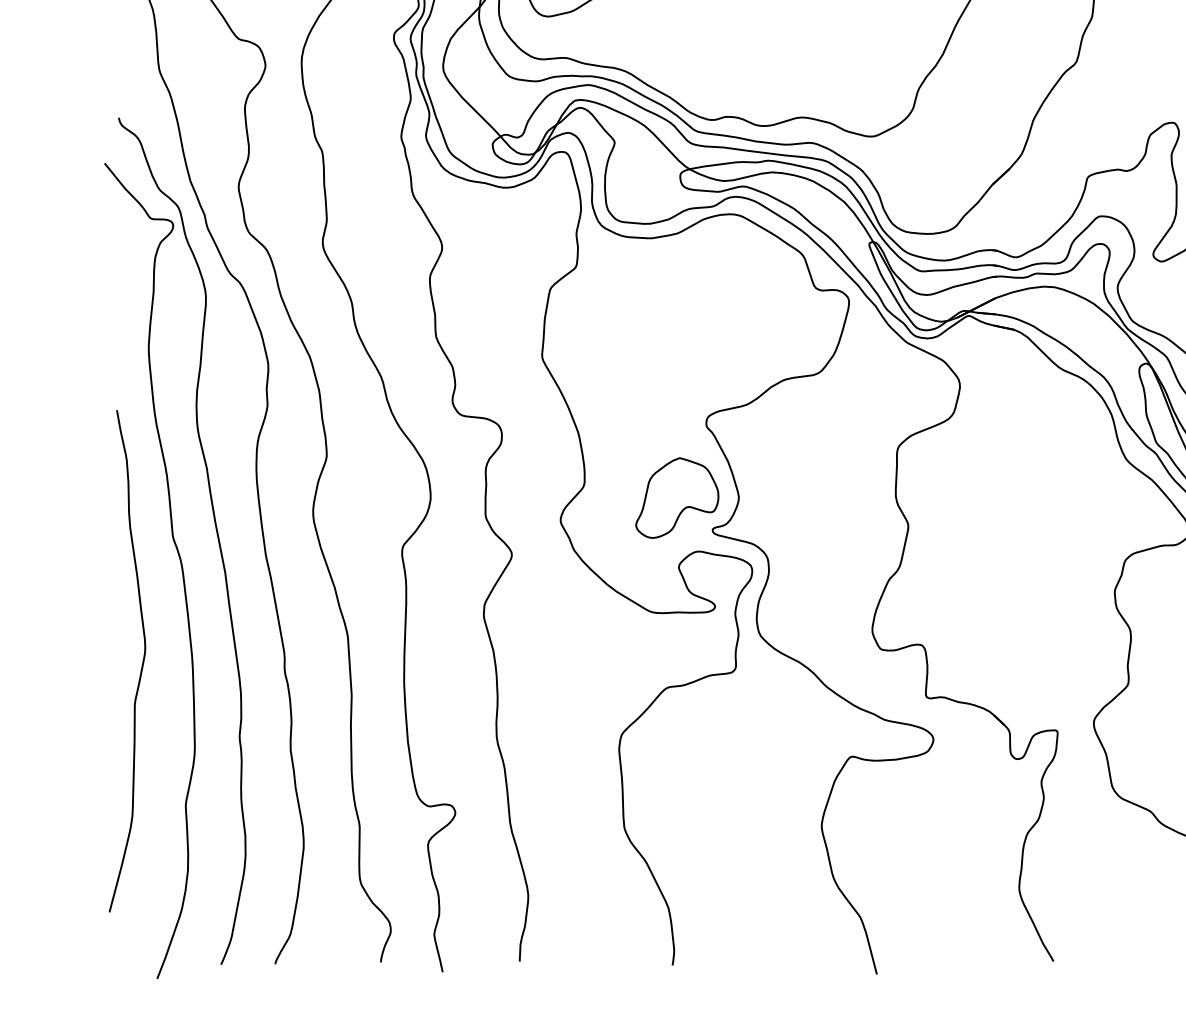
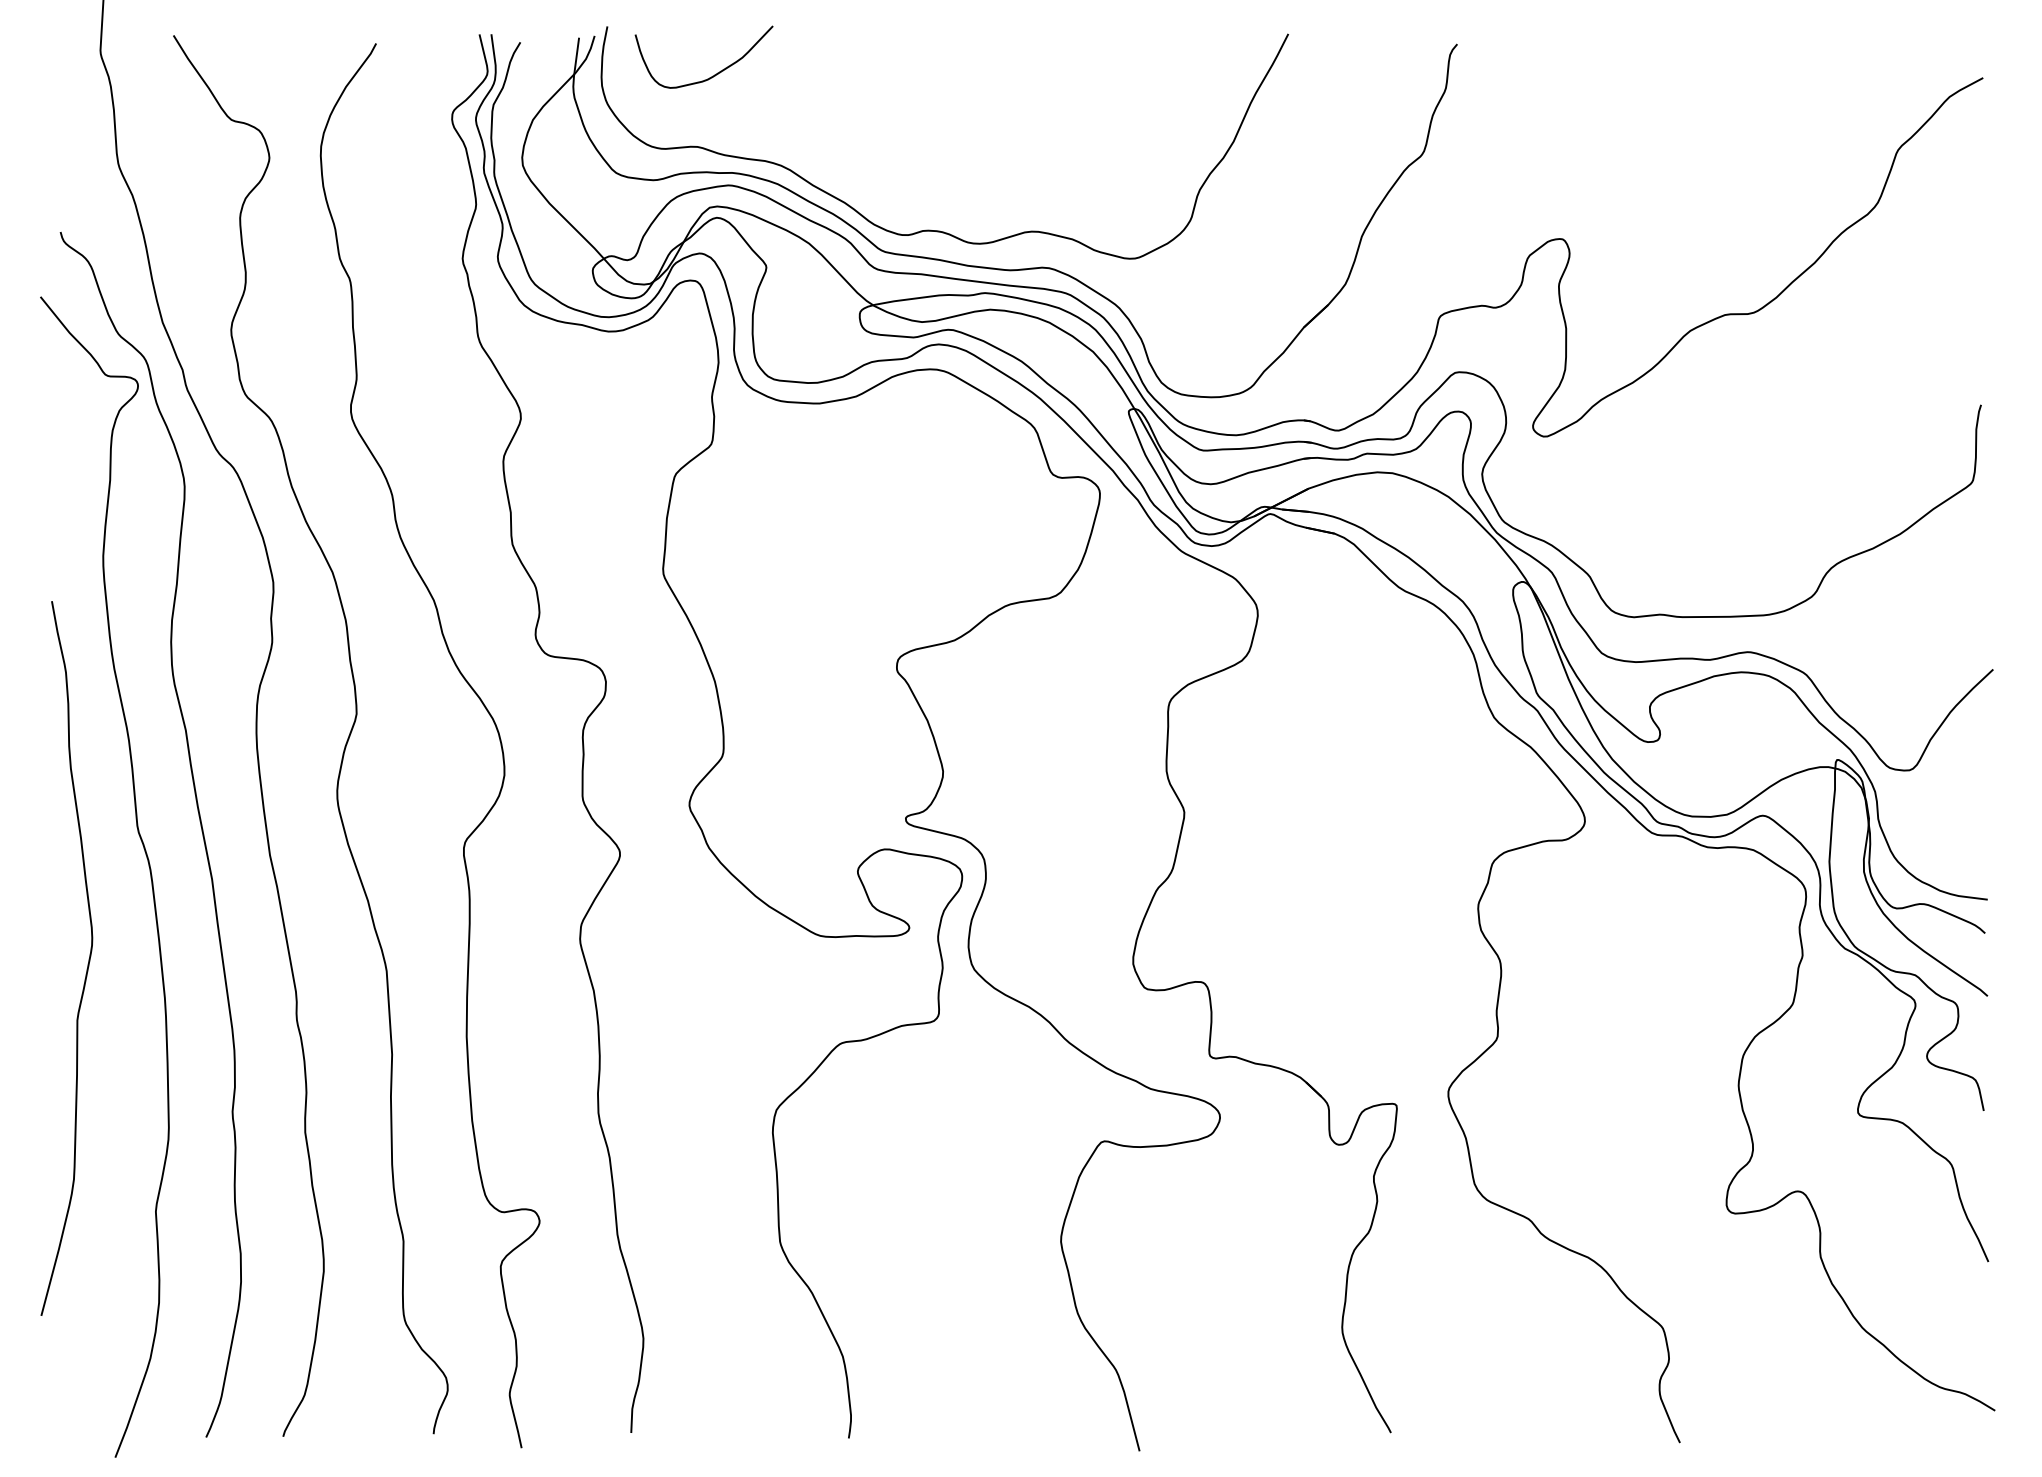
part: (677, 497) -> (855, 772), removed
curve: (141, 665) -> (87, 964), moved

